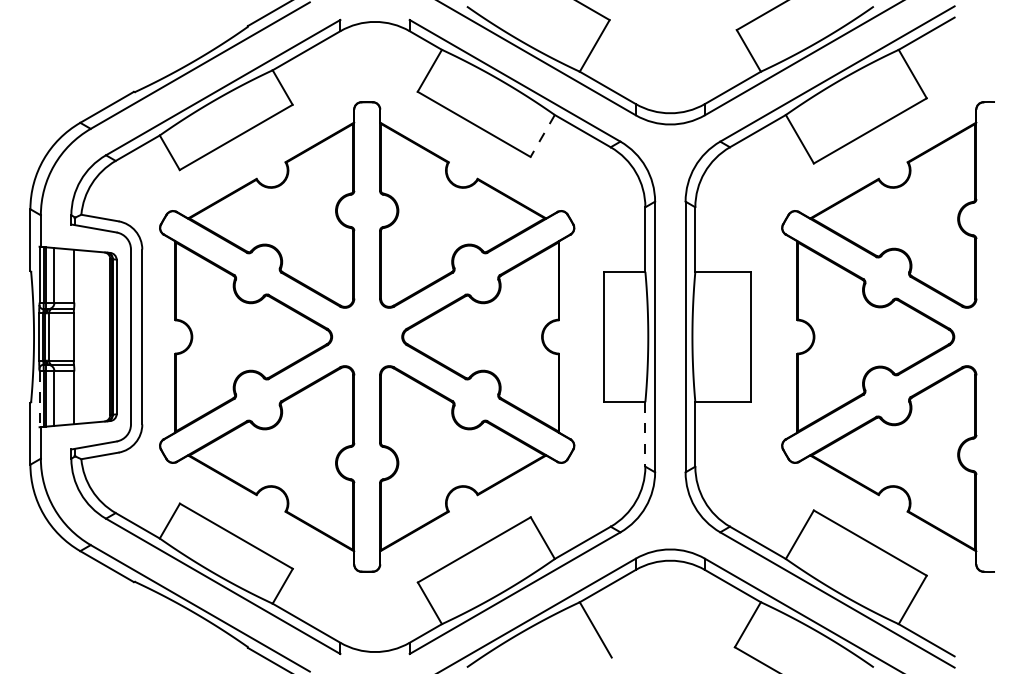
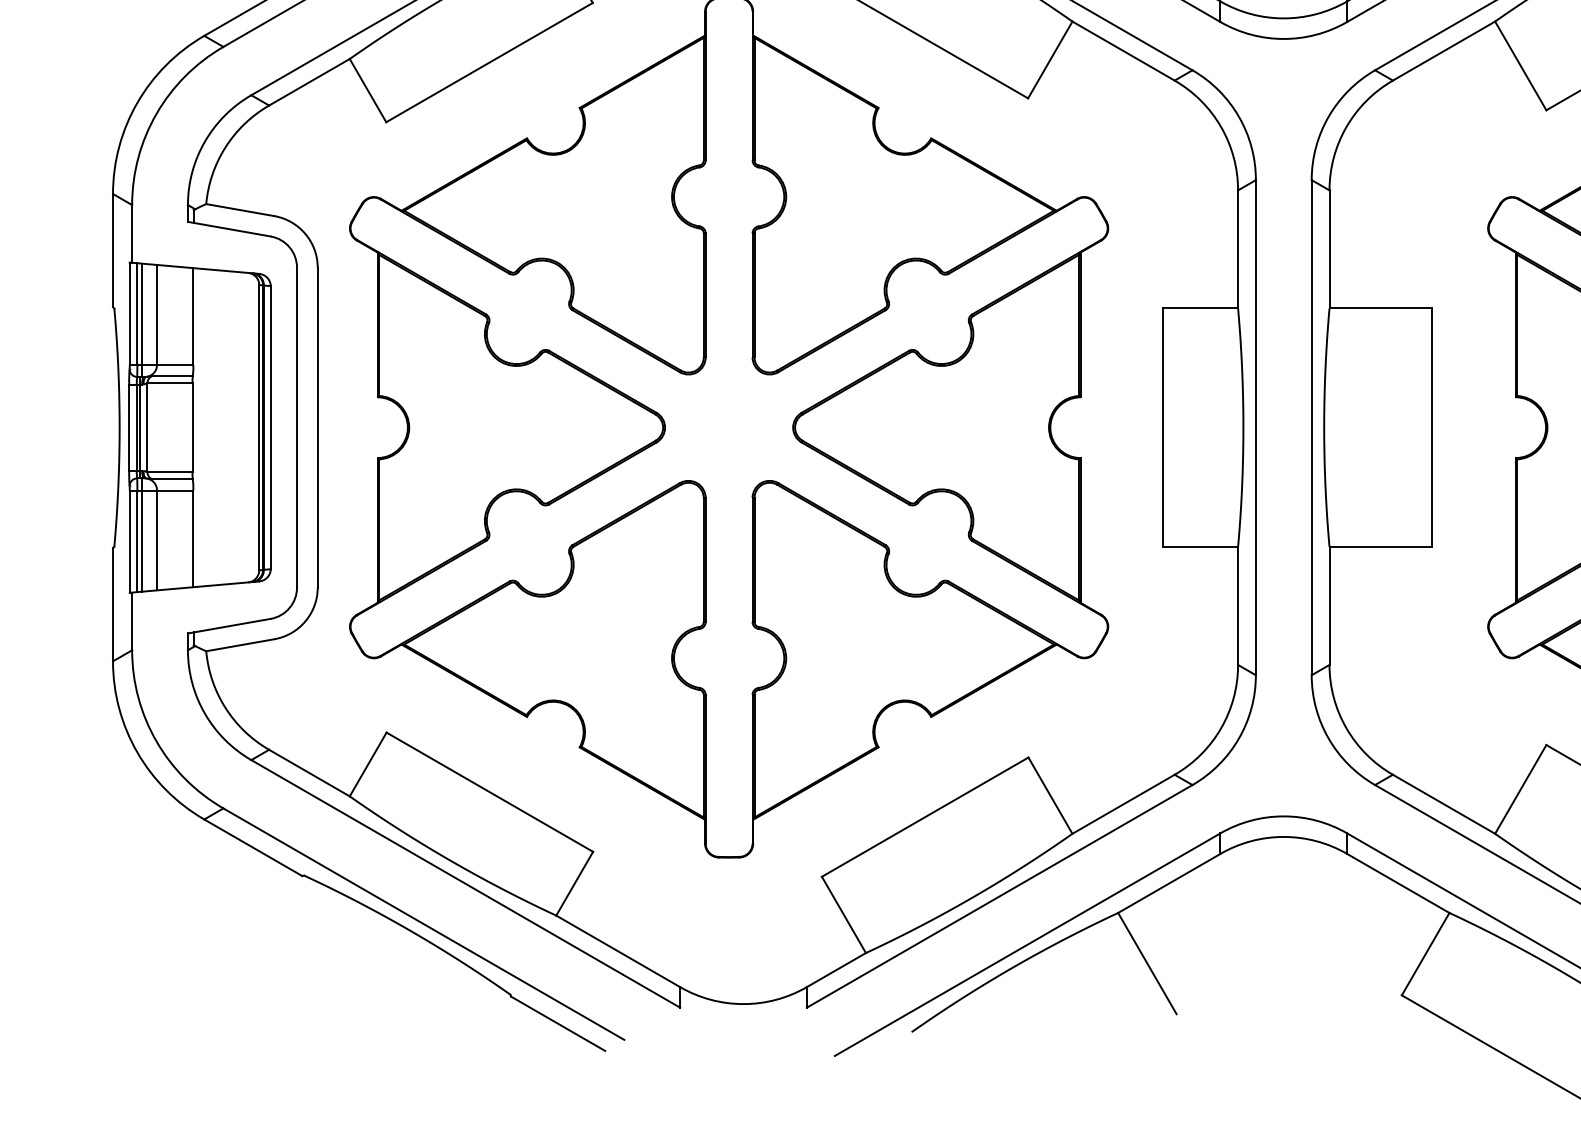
line: (542, 136) -> (1049, 60), dashed -> solid
line: (39, 399) -> (129, 542), dashed -> solid
line: (645, 434) -> (1238, 606), dashed -> solid

